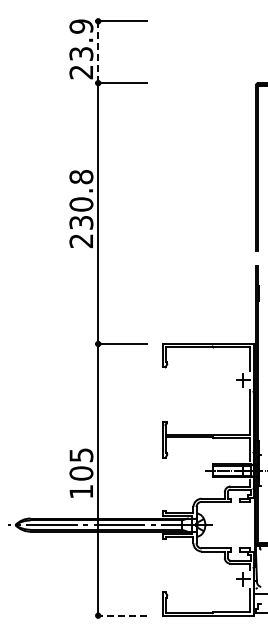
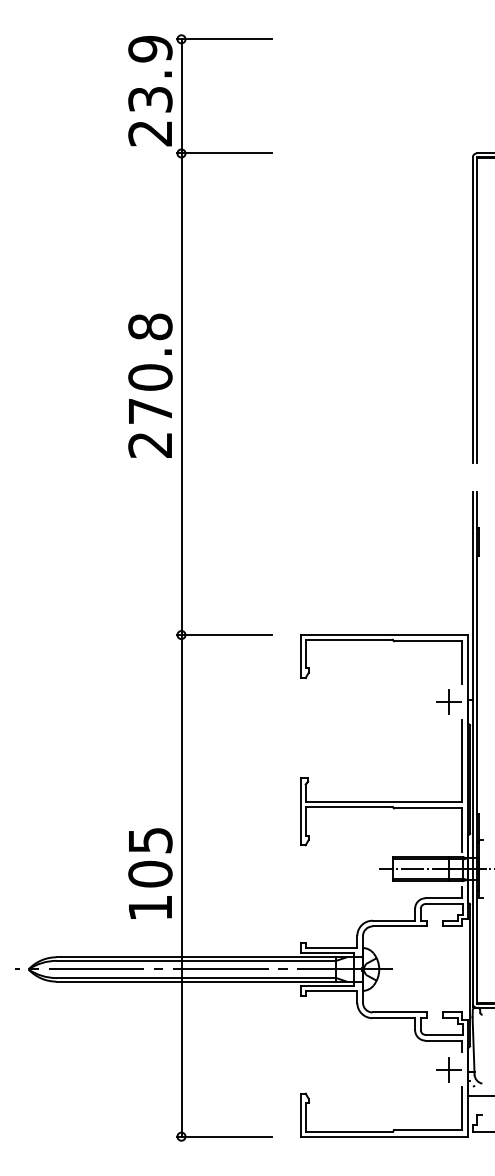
line: (98, 52) -> (181, 96), dashed -> solid
text: (81, 222) -> (150, 410), 230.8 -> 270.8
line: (121, 615) -> (224, 1136), dashed -> solid

